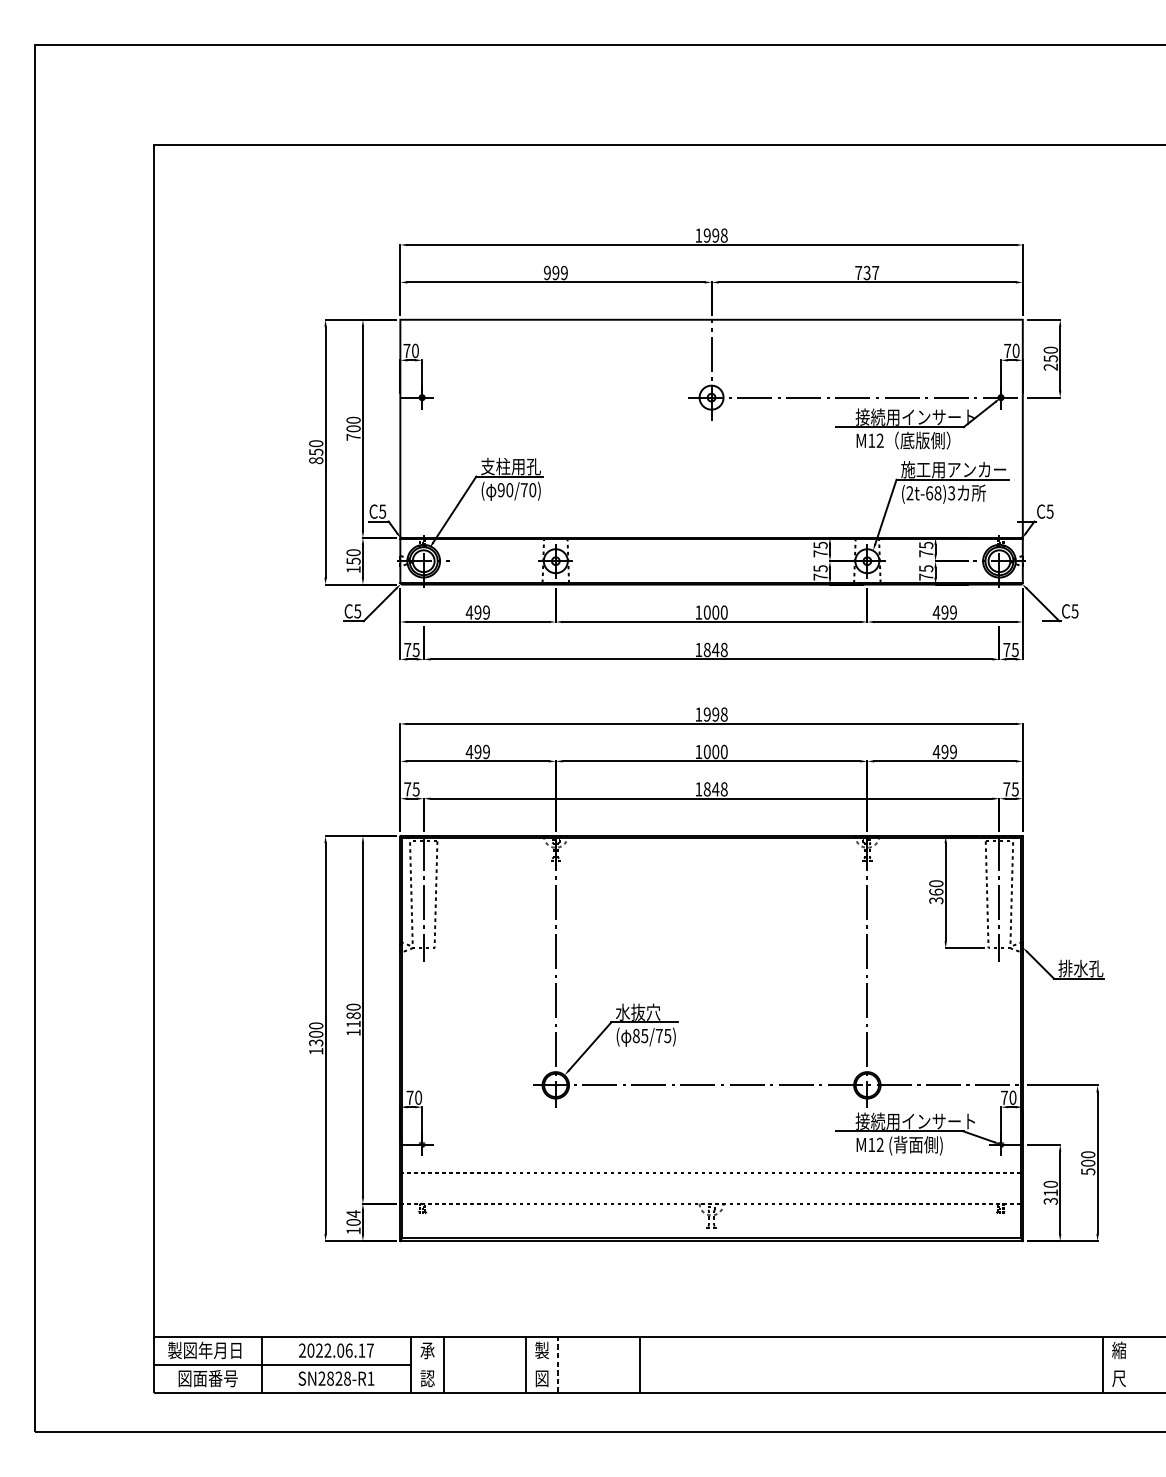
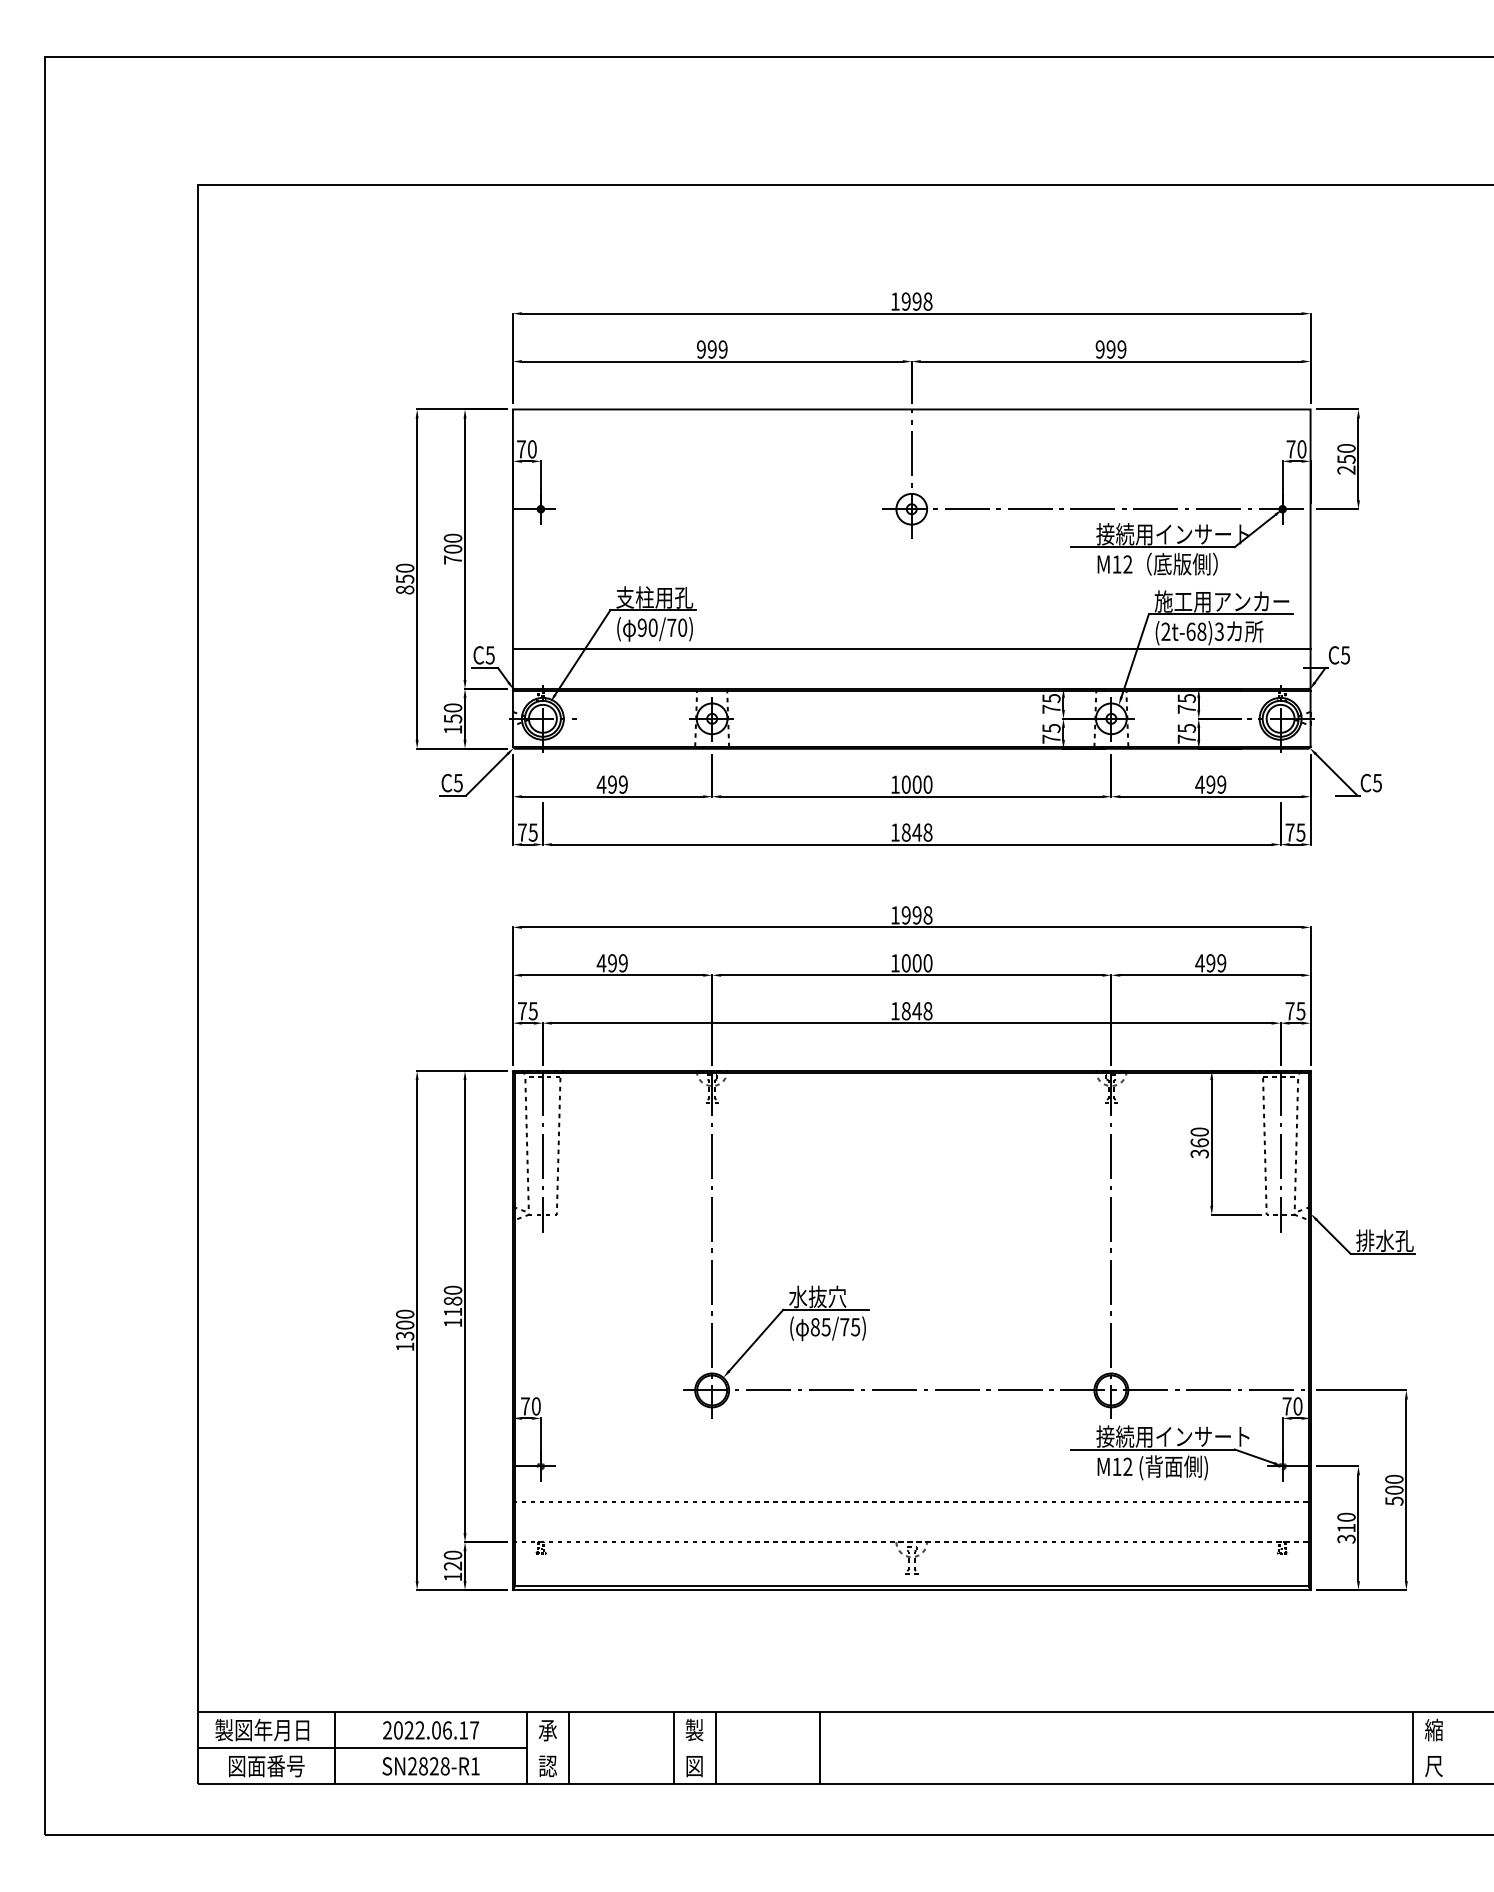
text: (866, 272) -> (1110, 349), 737 -> 999
line: (711, 506) -> (911, 648), added
text: (353, 1218) -> (452, 1560), 104 -> 120
line: (558, 1364) -> (715, 1748), dashed -> solid

